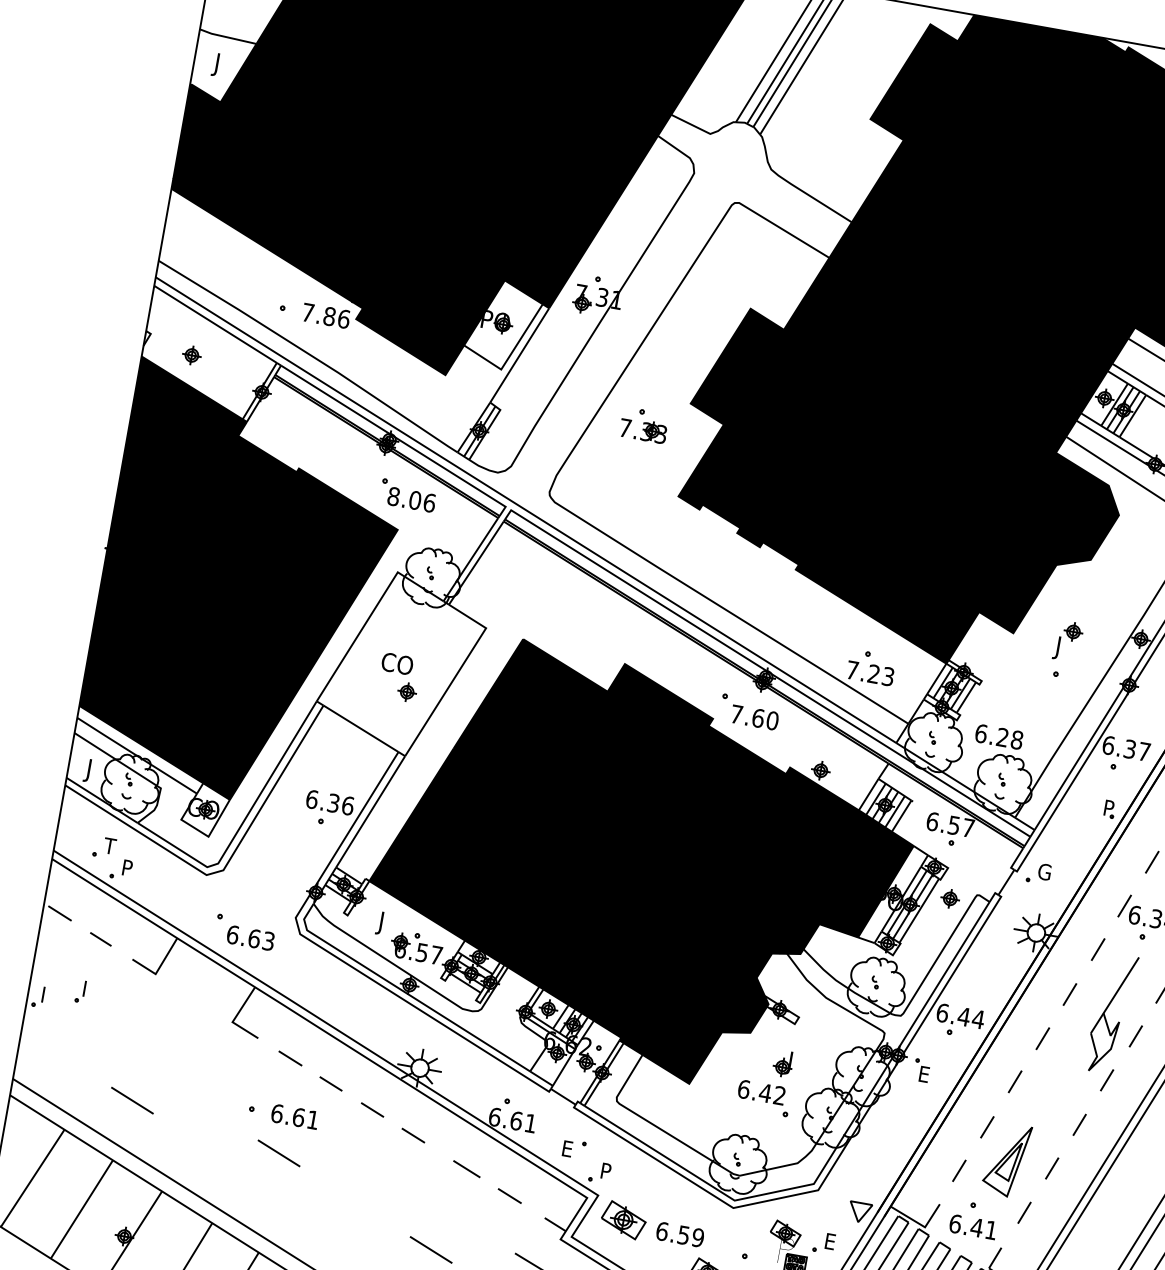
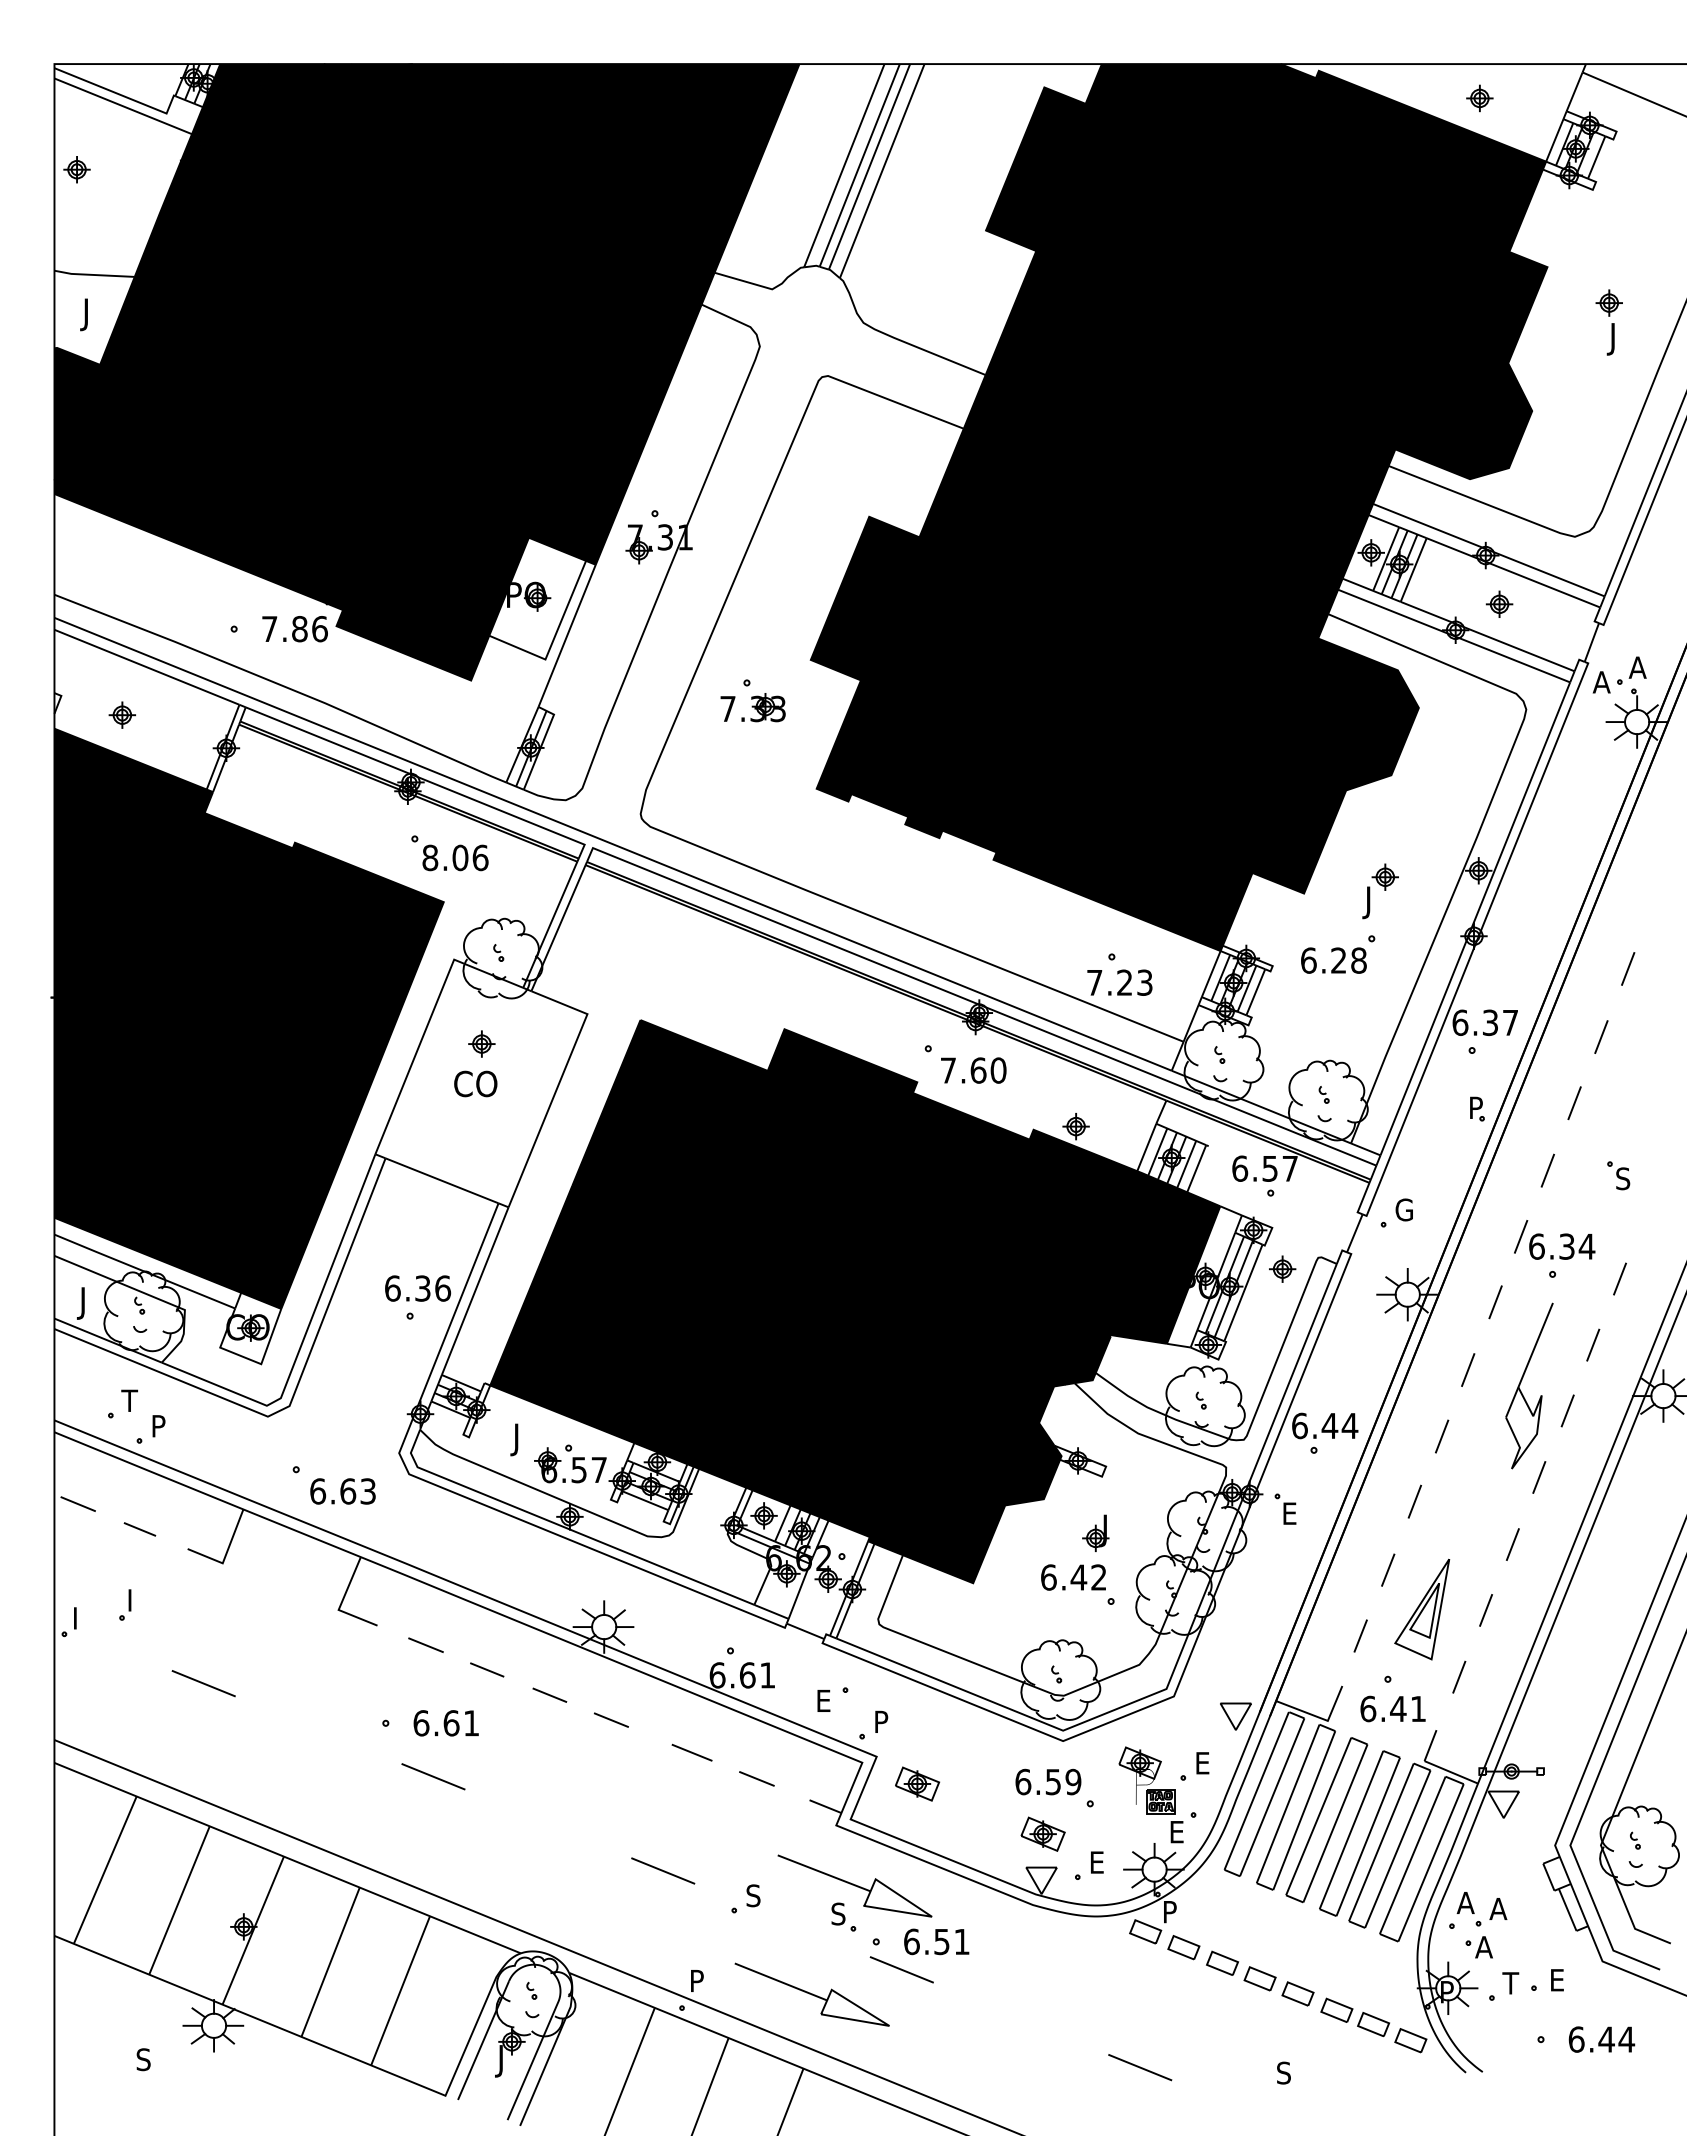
part: (407, 691) -> (481, 1043), moved
text: (998, 736) -> (1333, 960), moved
line: (132, 1100) -> (203, 1683), moved
part: (623, 1219) -> (917, 1783), size x0.71
text: (680, 1234) -> (1048, 1781), moved

